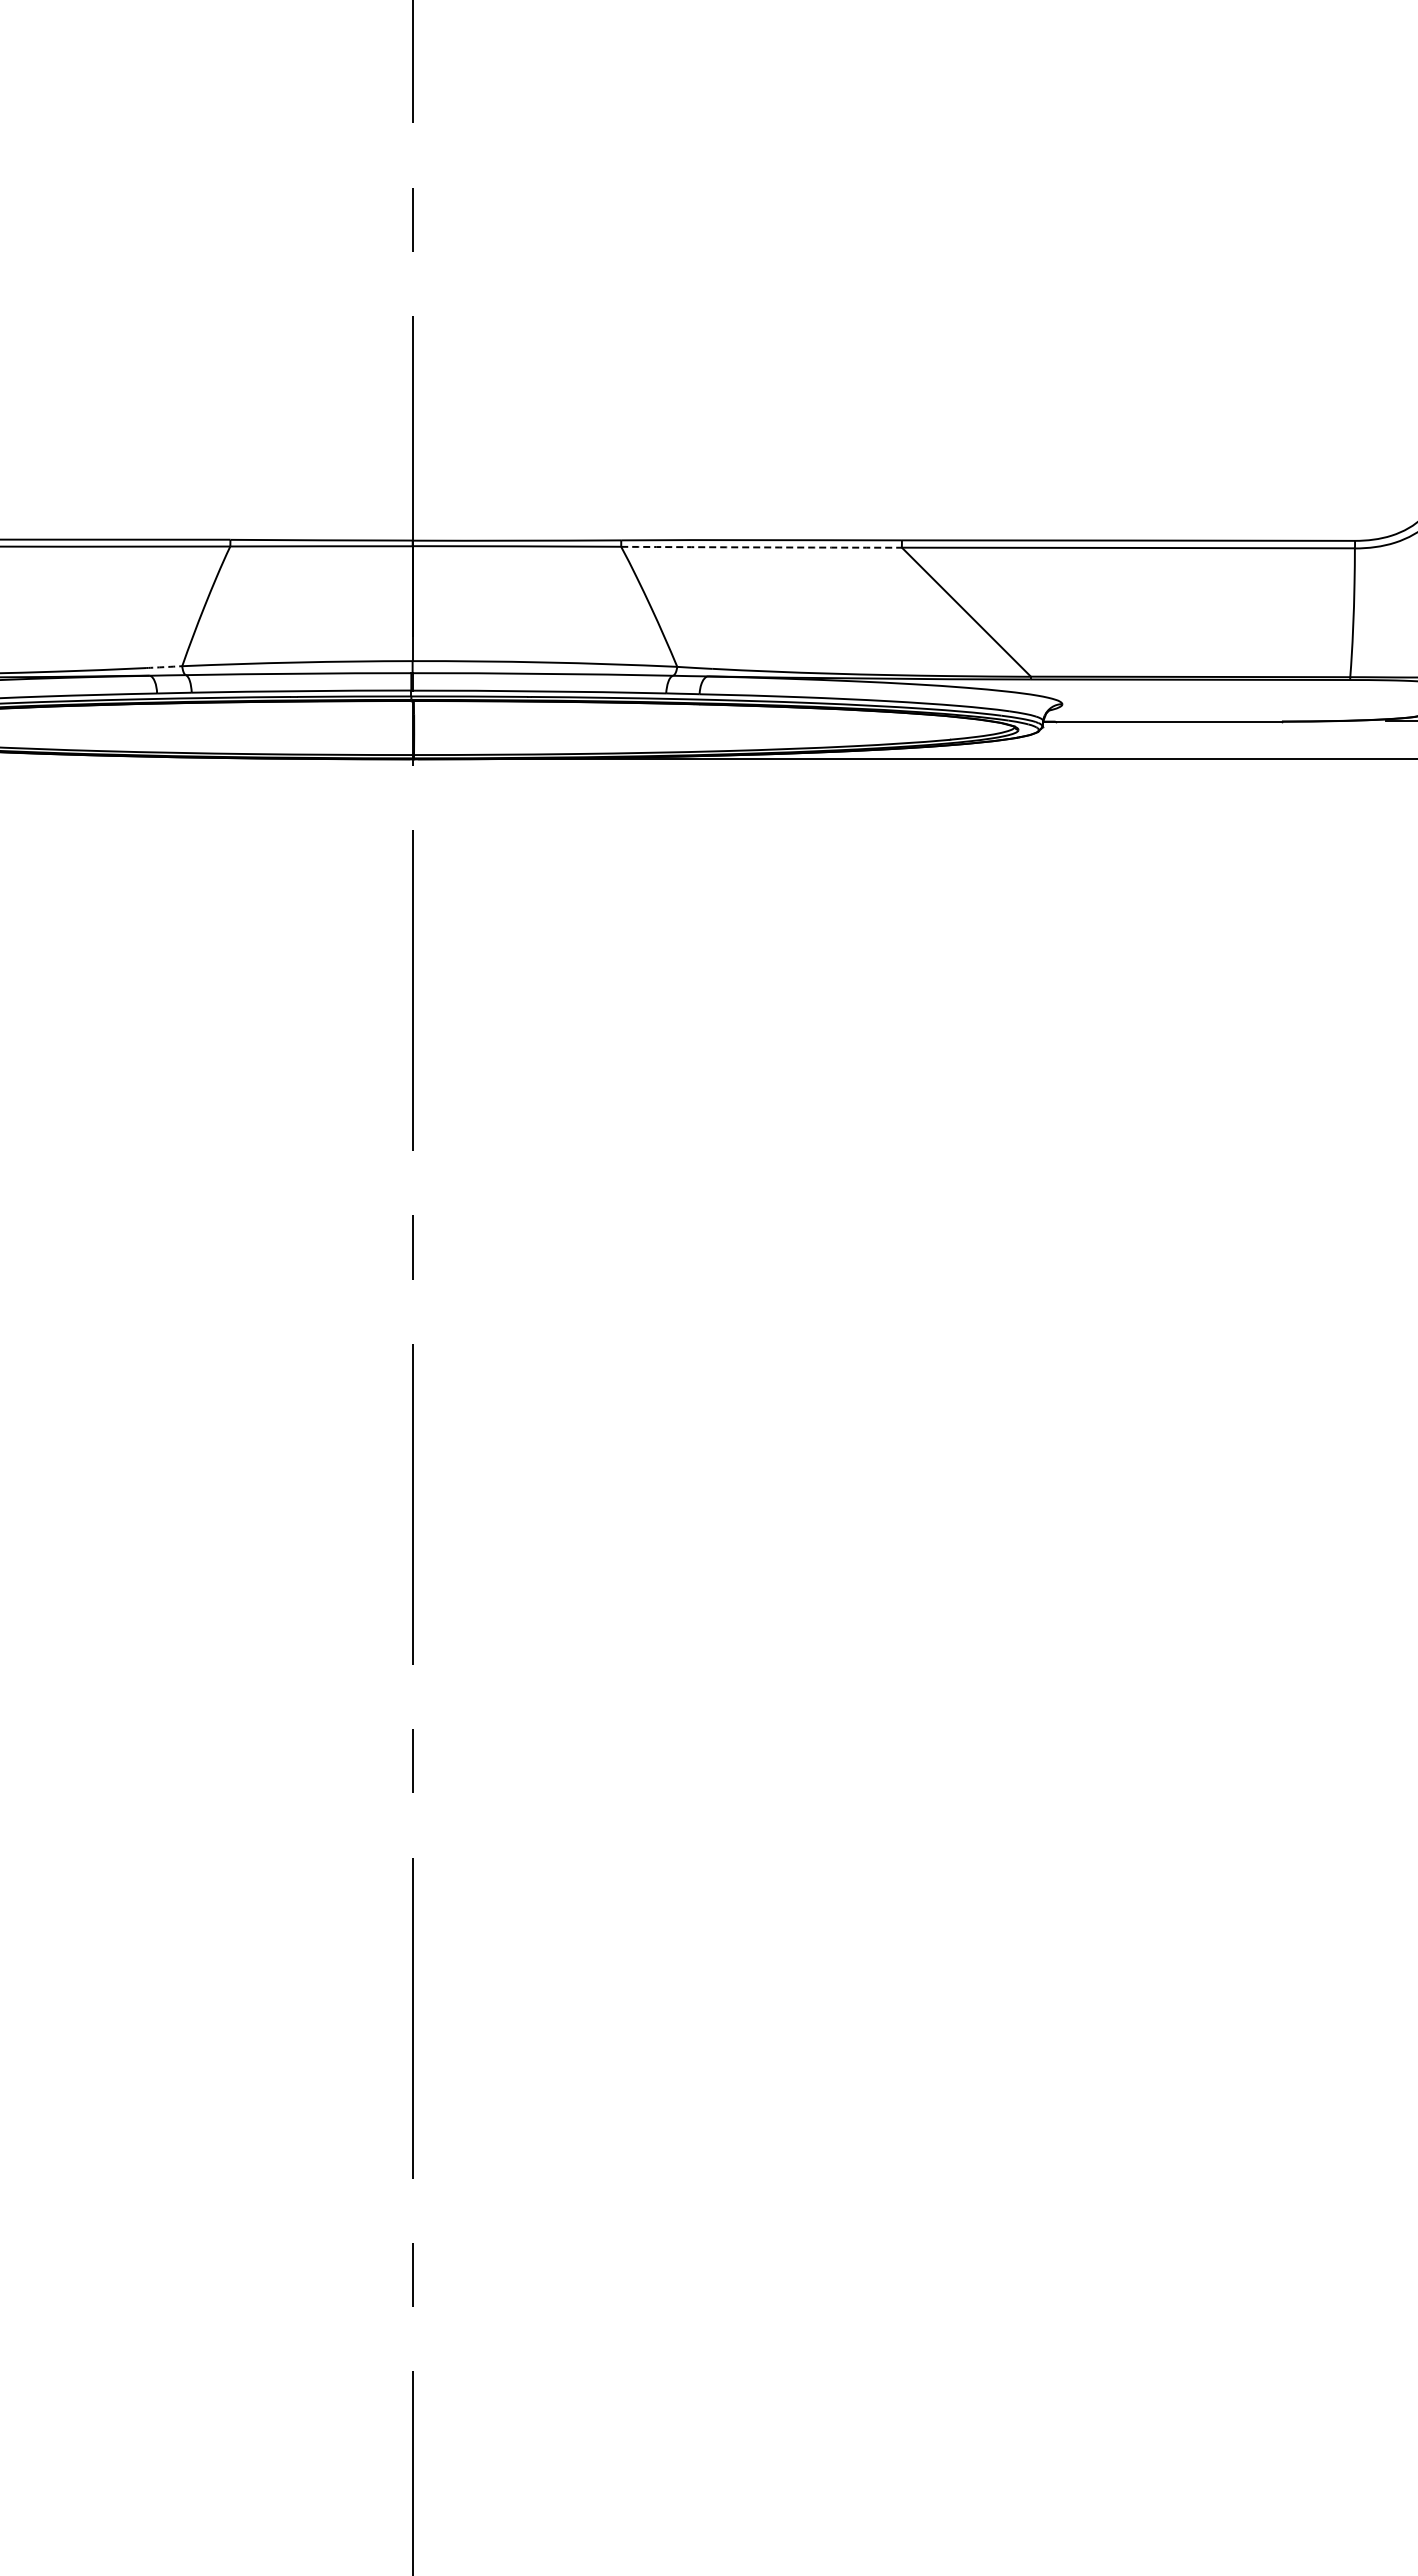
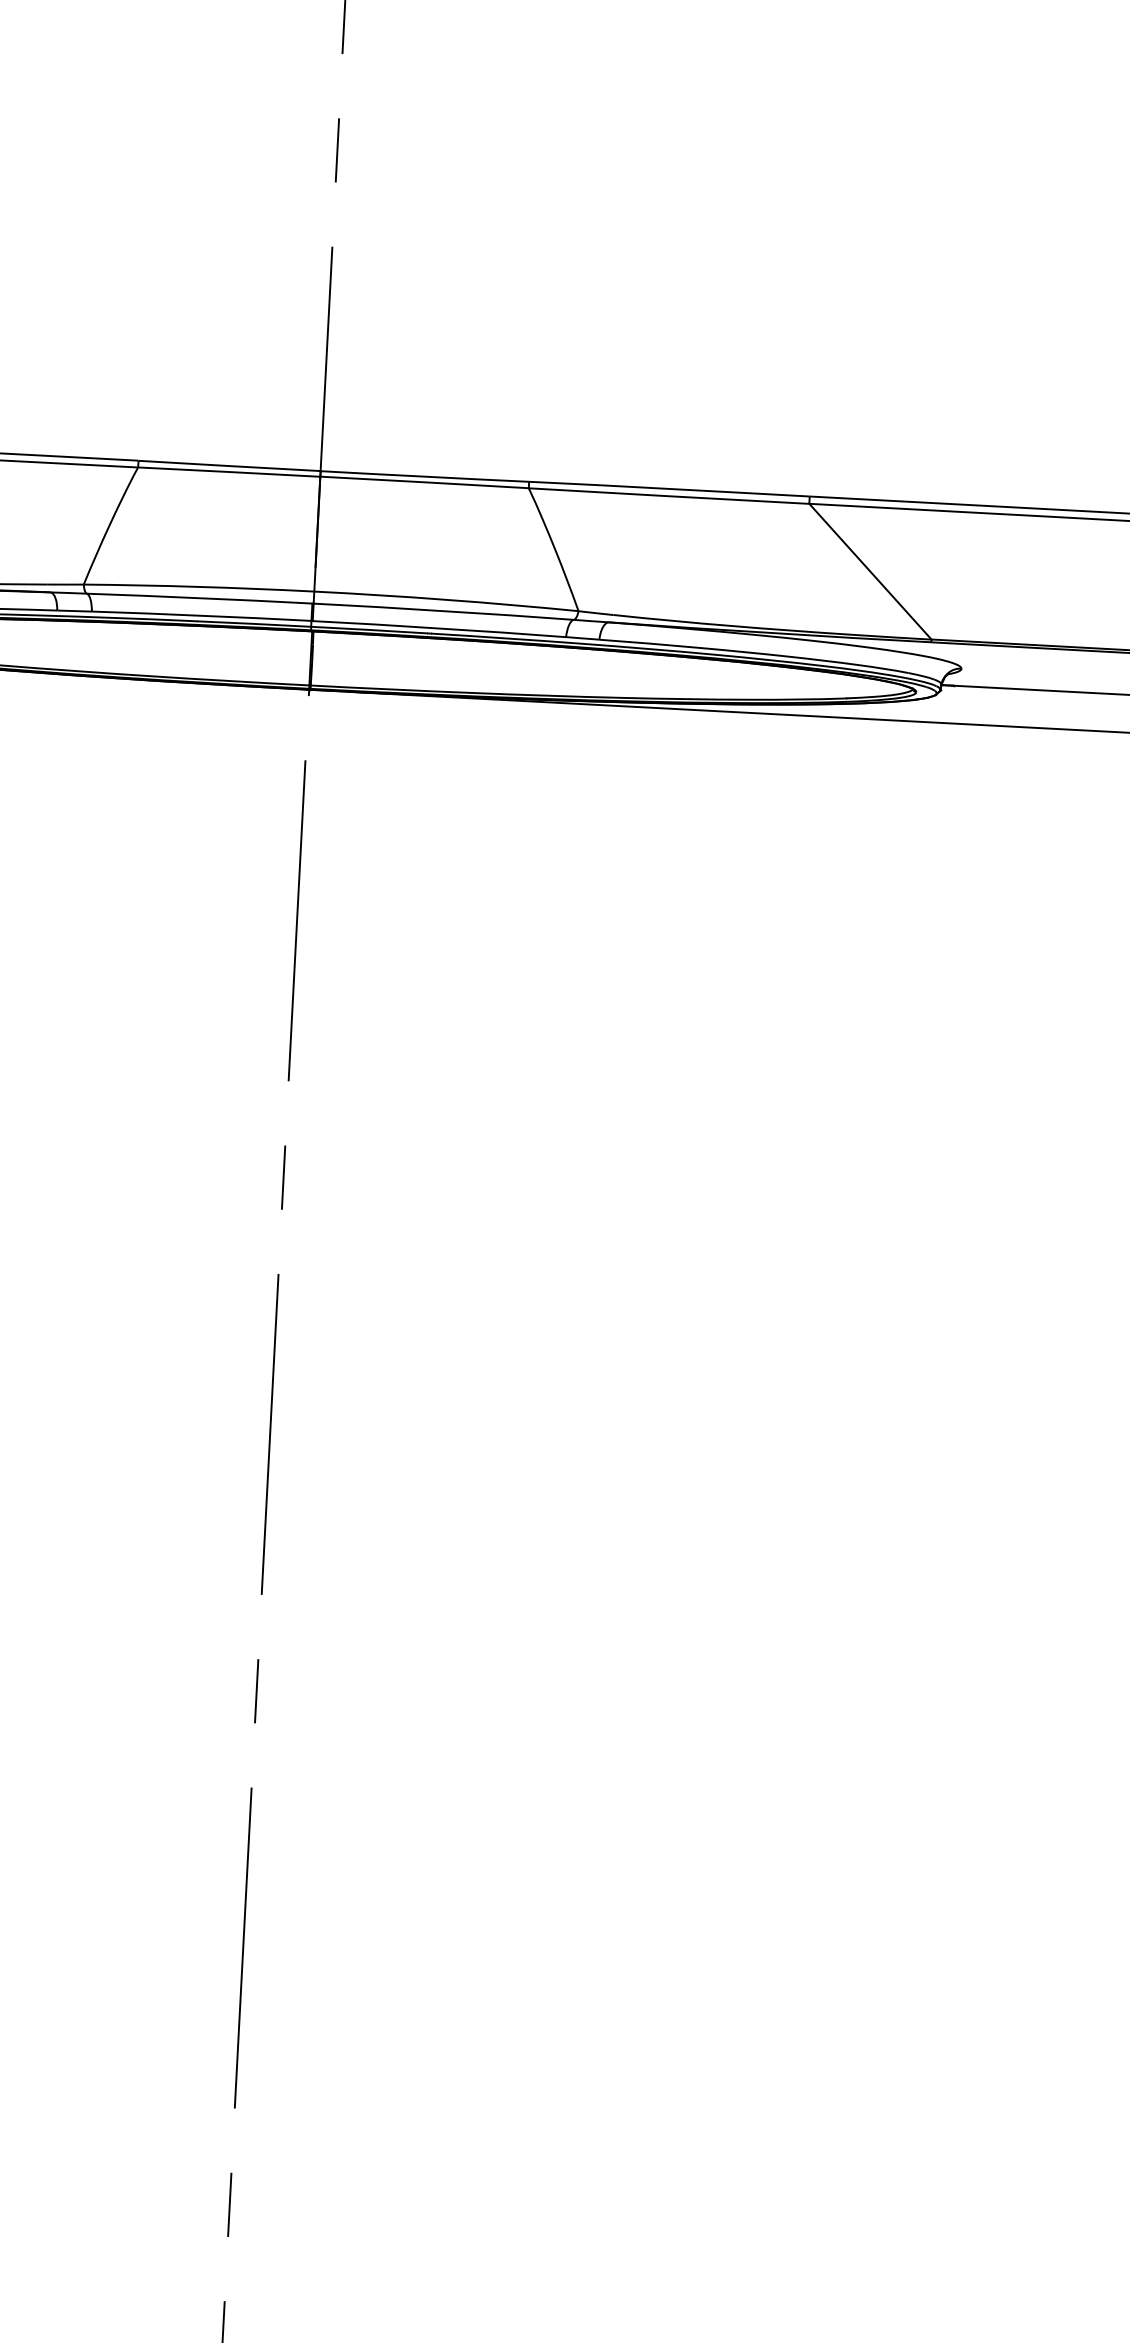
arc: (761, 547) -> (668, 496), dashed -> solid
arc: (164, 667) -> (65, 584), dashed -> solid

